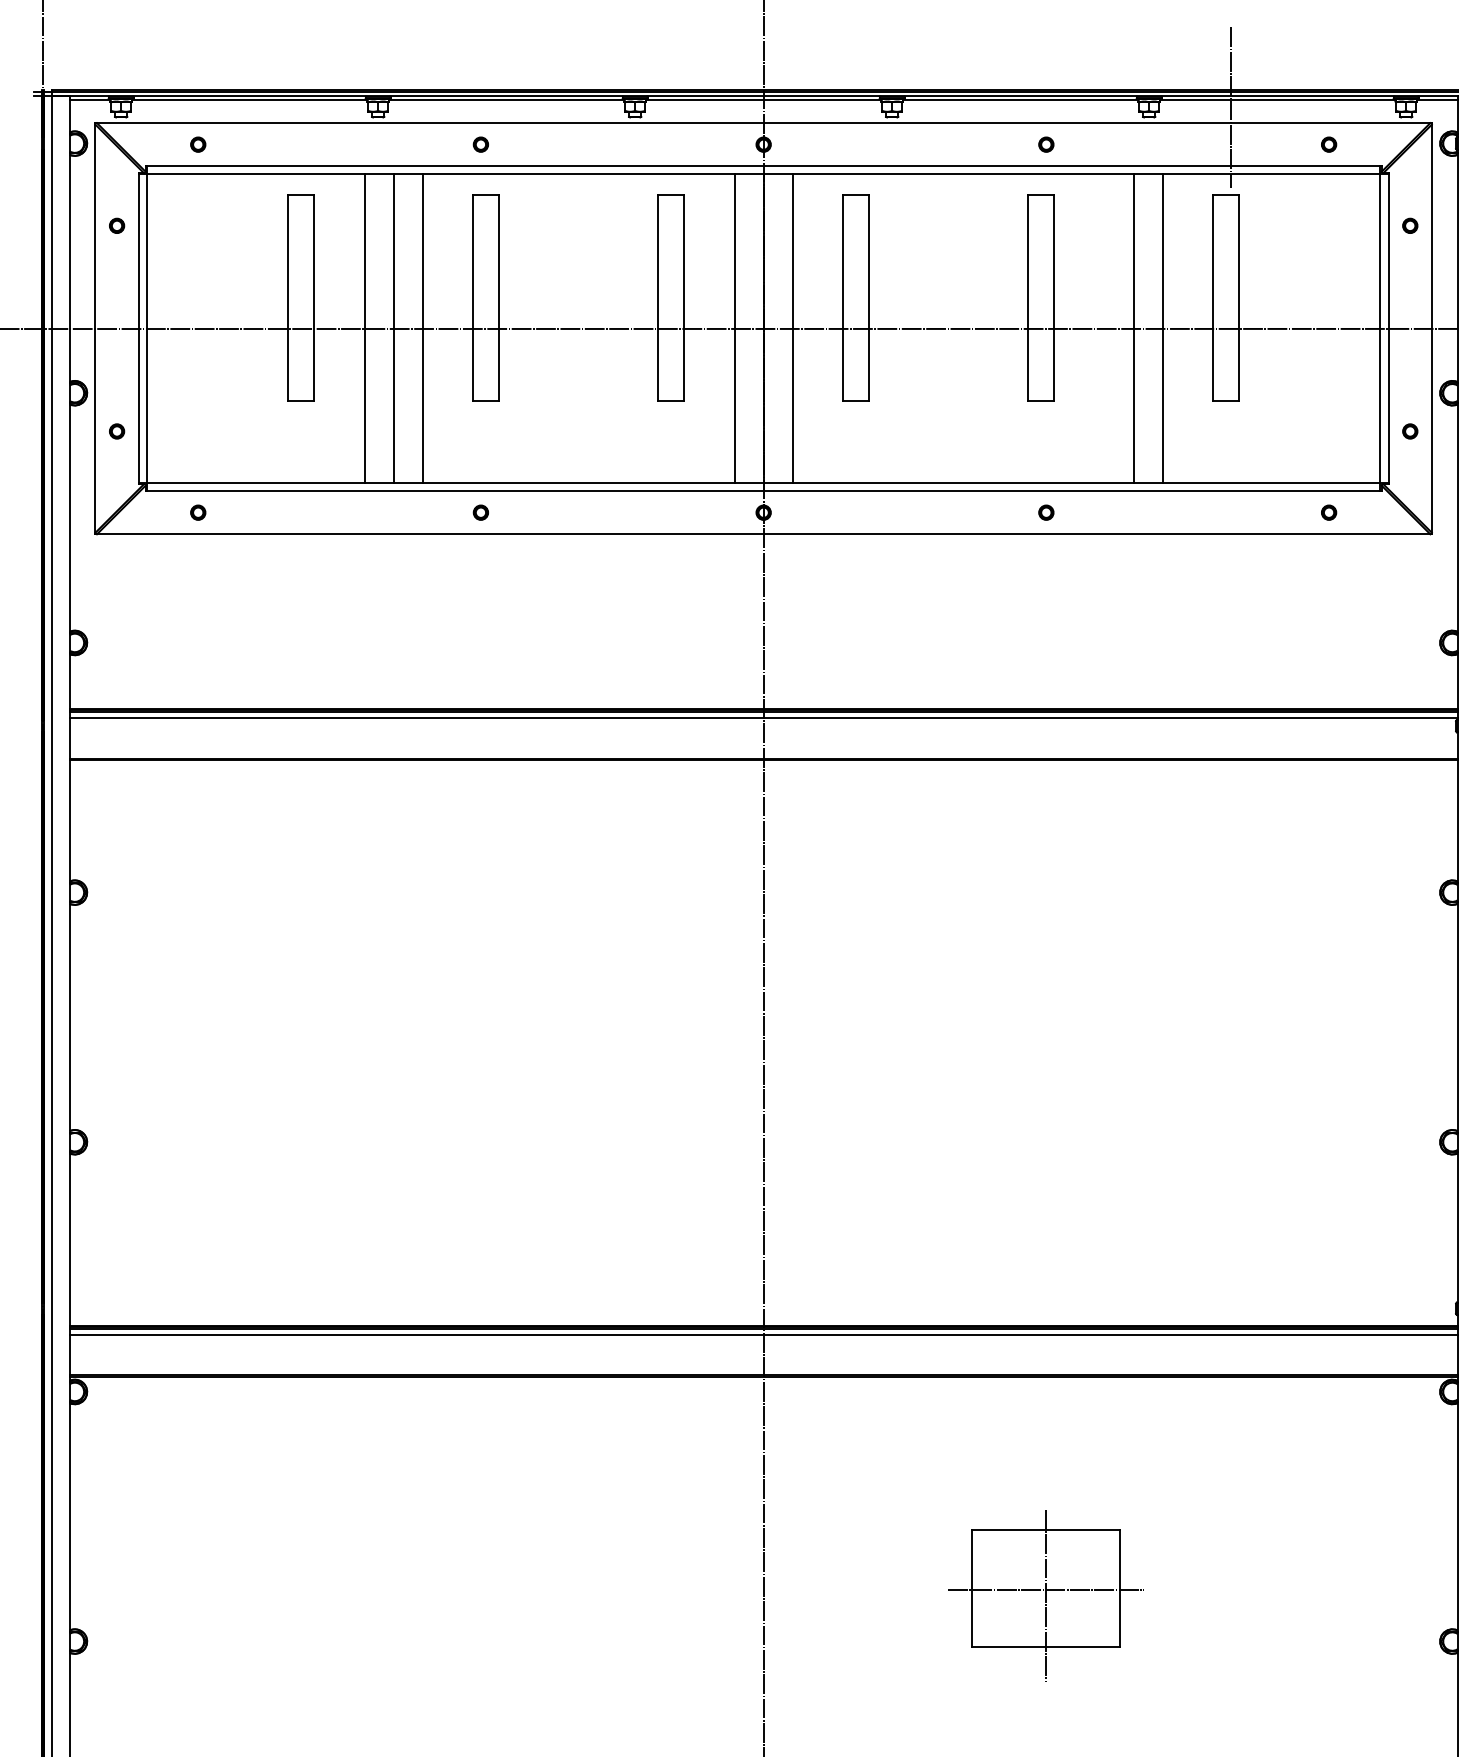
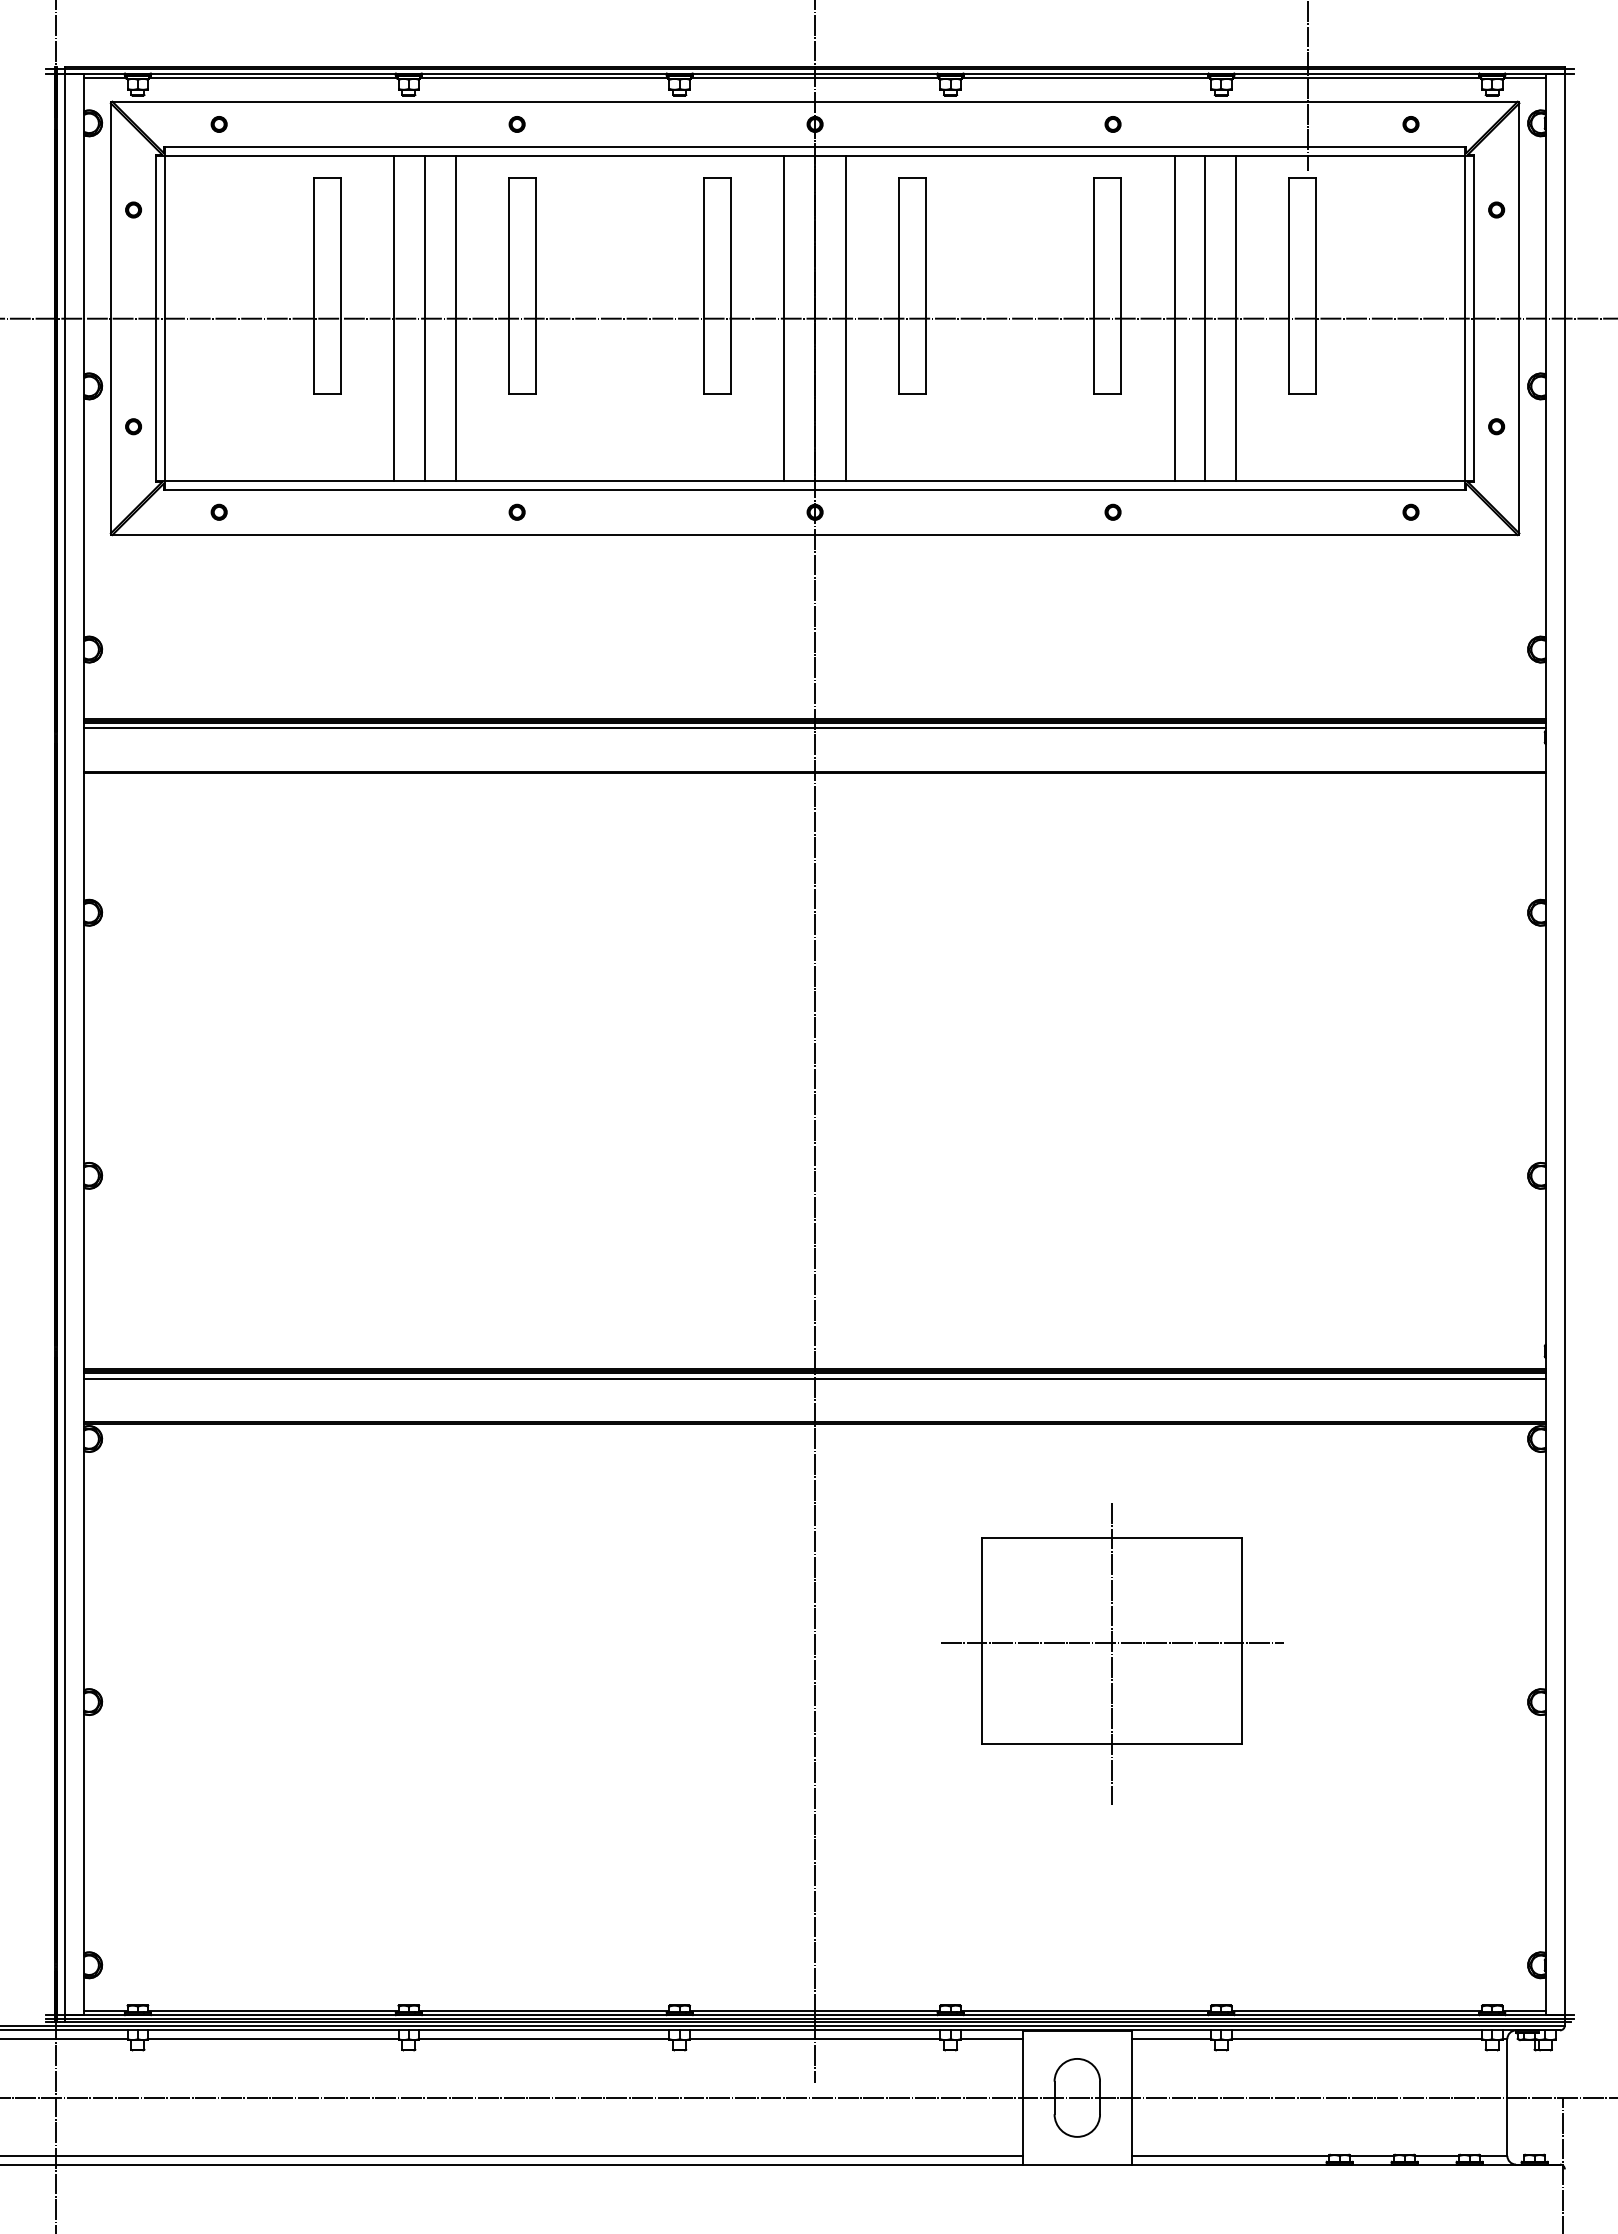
line: (1104, 327) -> (1174, 317), added
part: (1045, 1595) -> (1112, 1653), size x1.67

